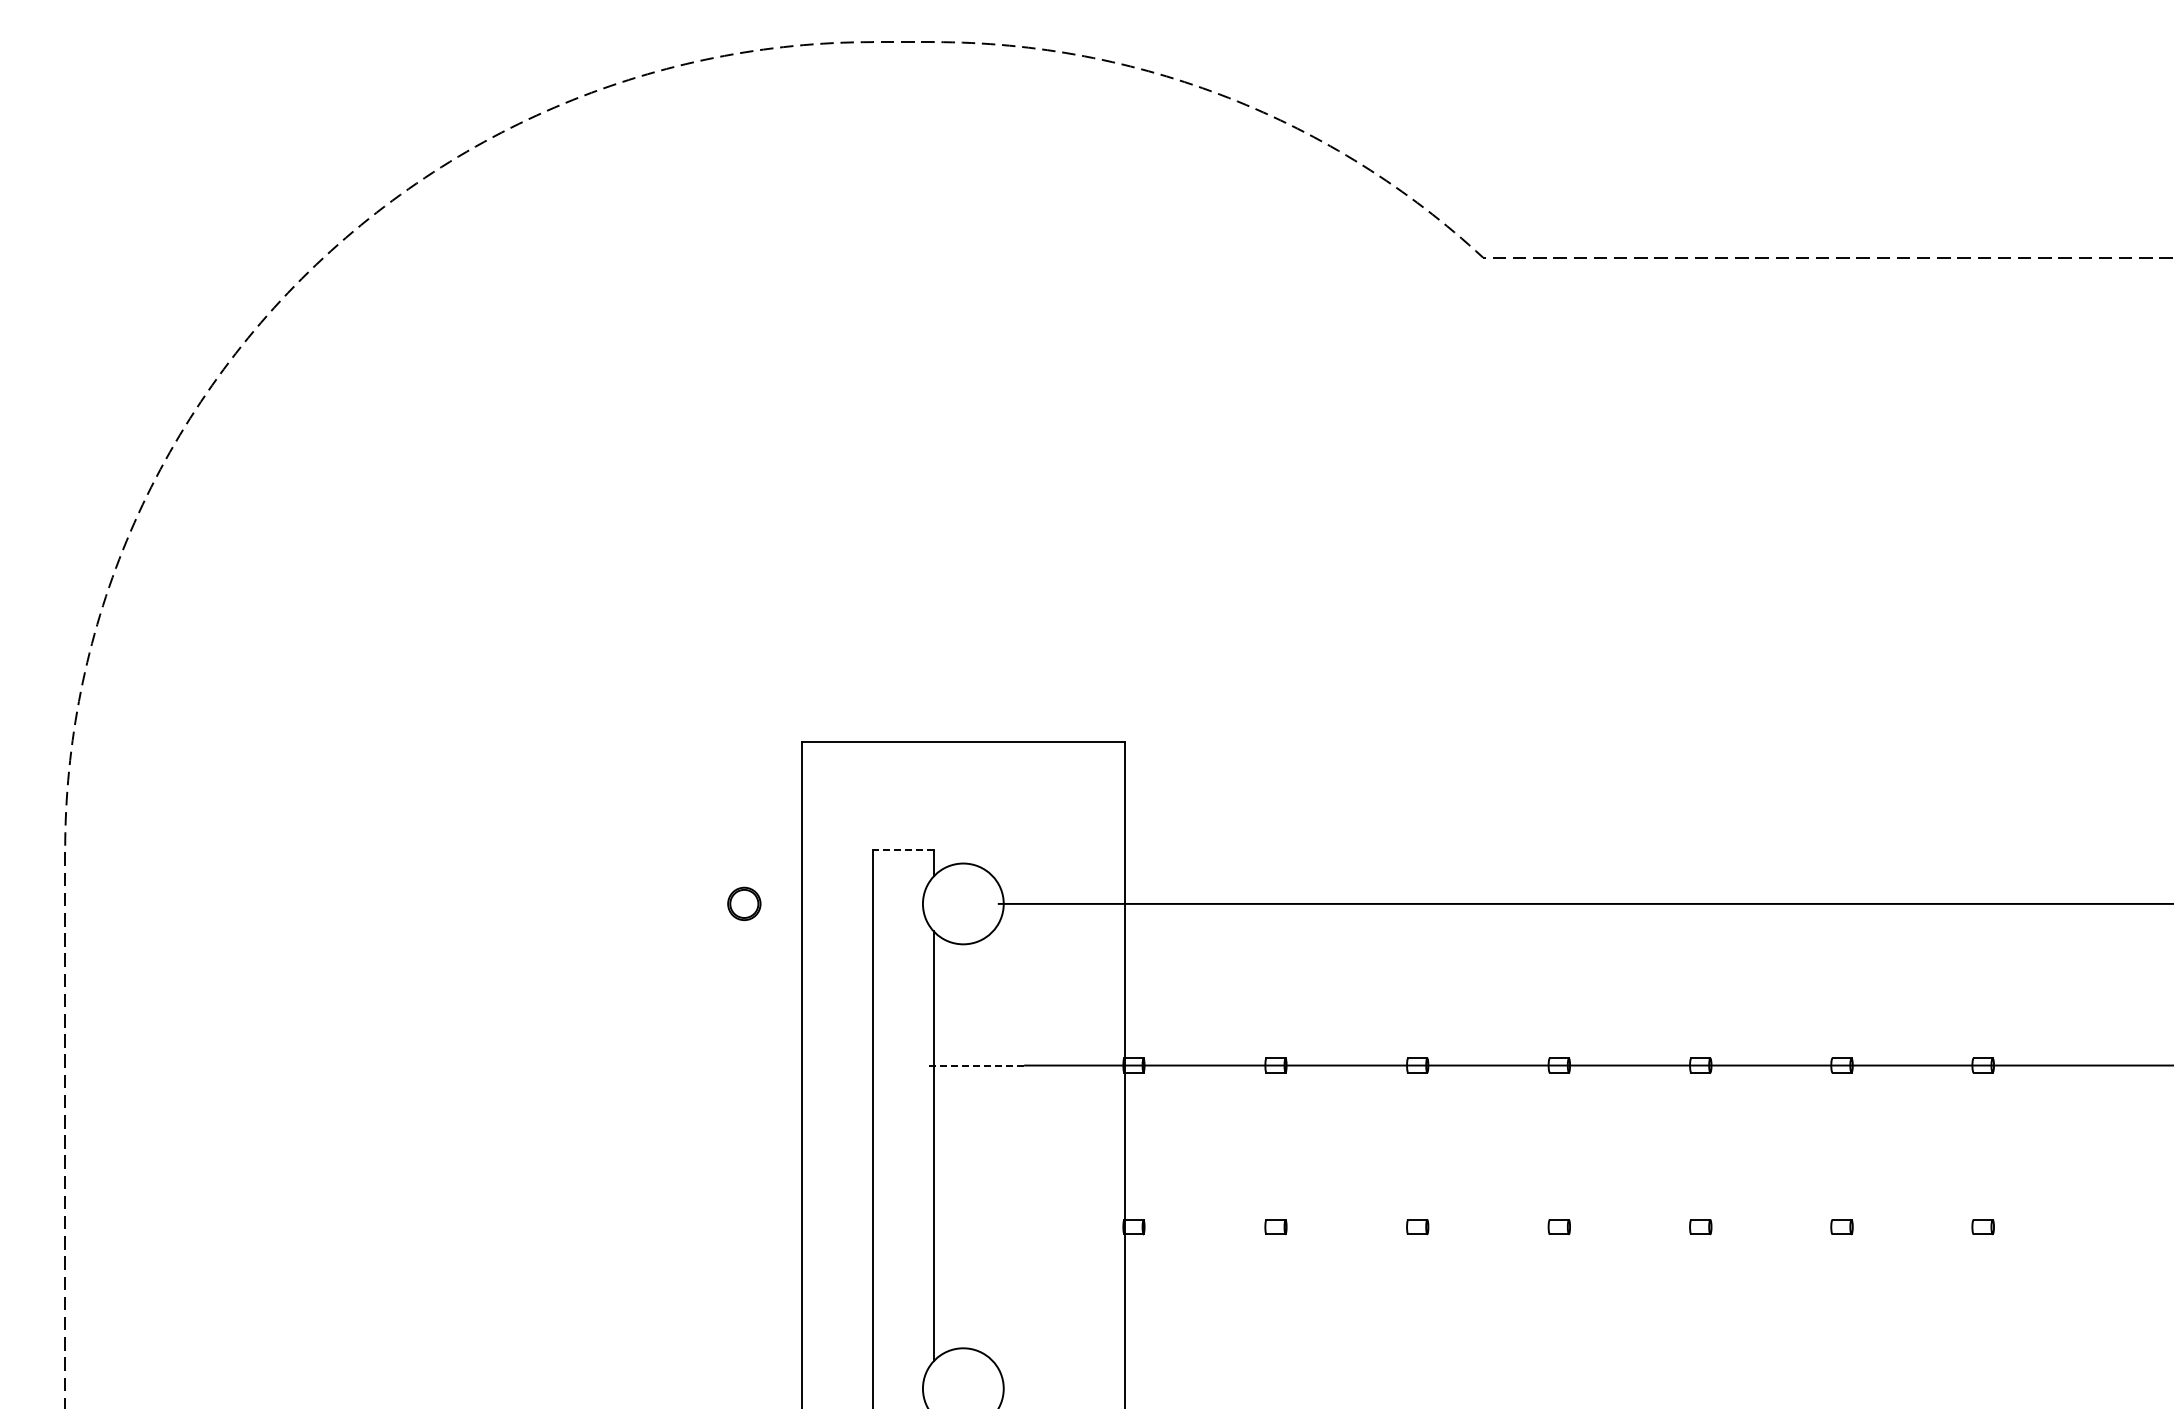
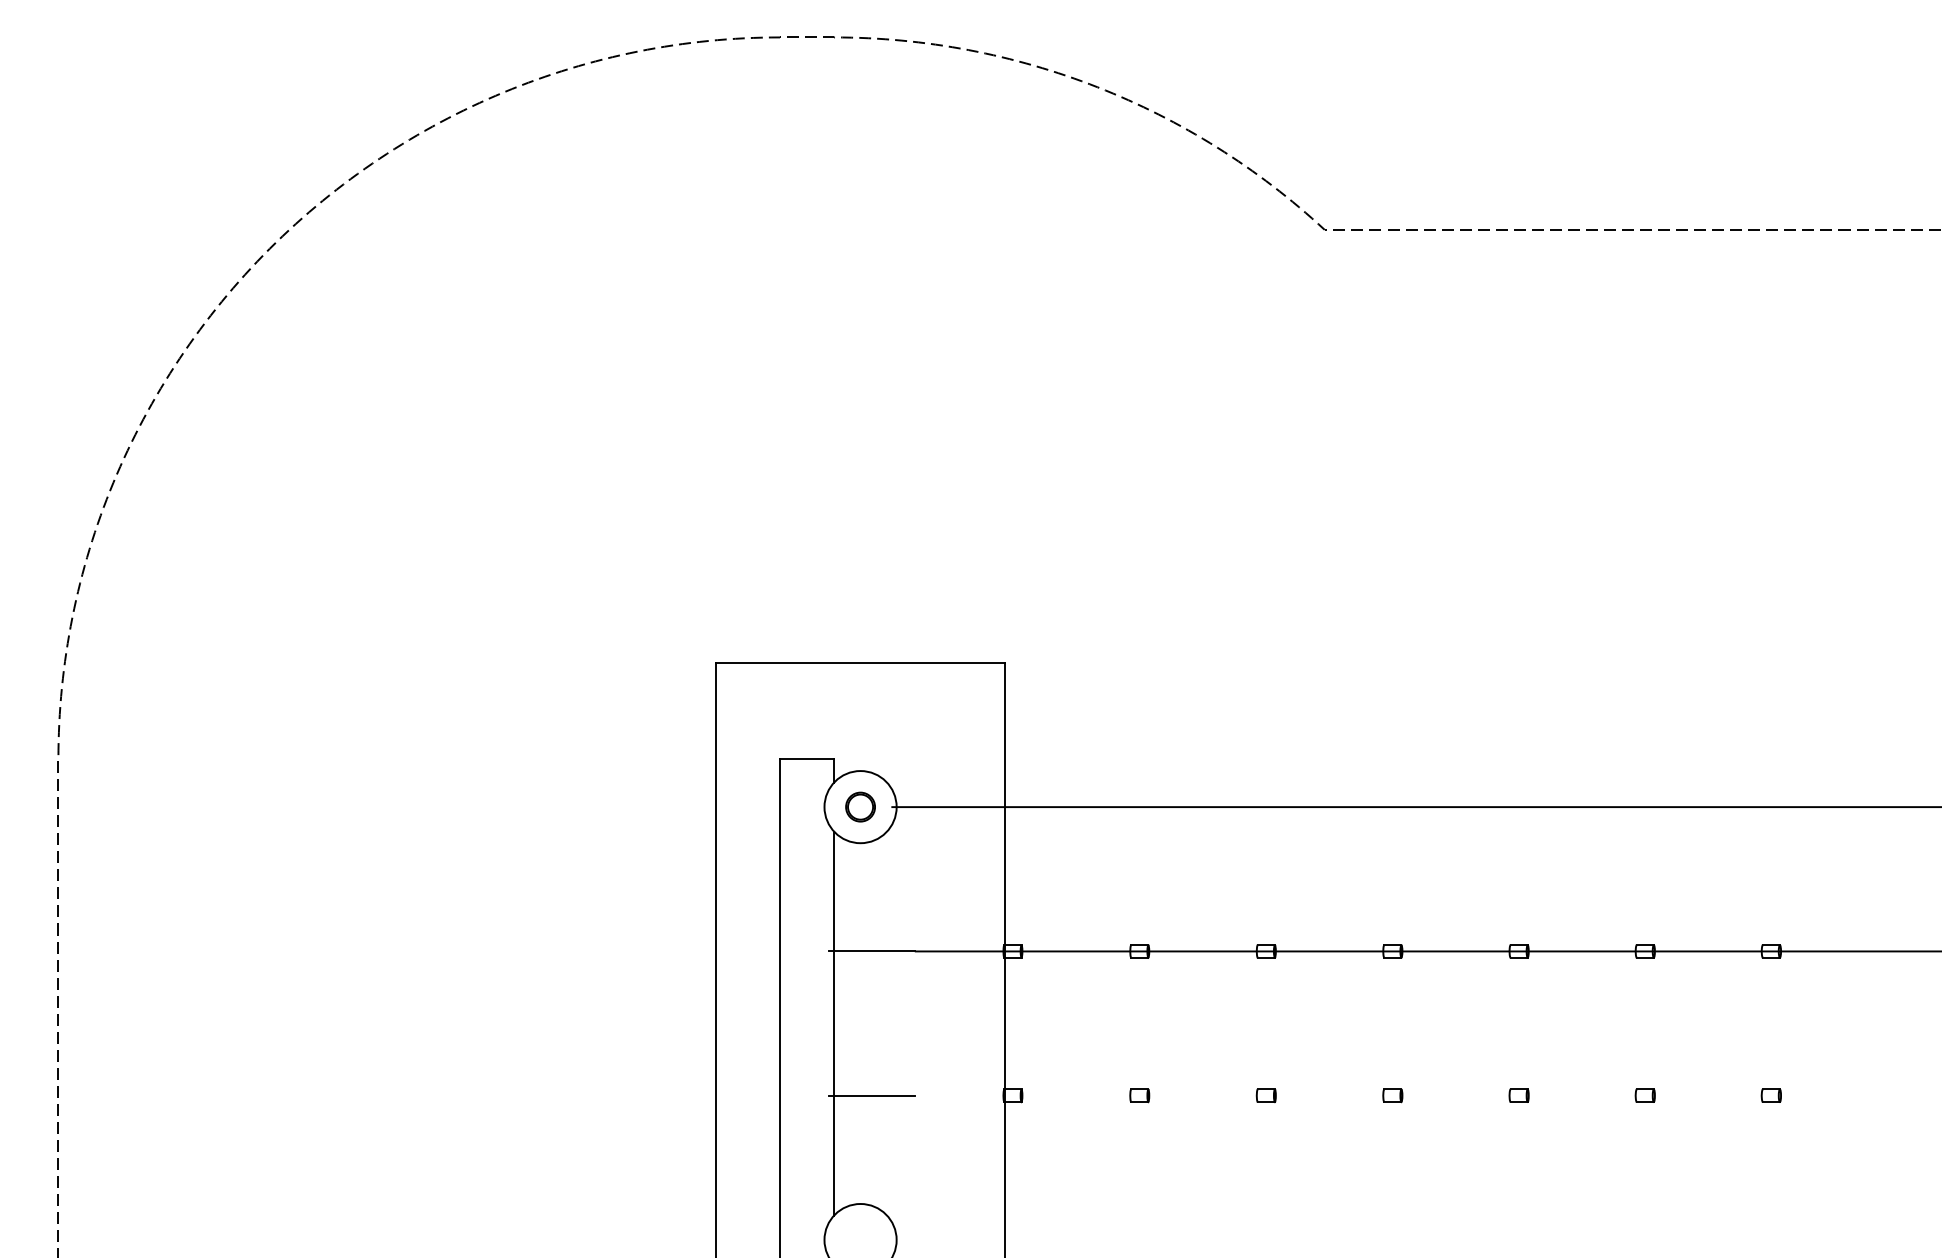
line: (902, 850) -> (806, 759), dashed -> solid
part: (744, 903) -> (860, 806), moved
line: (976, 1065) -> (872, 951), dashed -> solid
line: (976, 1227) -> (872, 1096), added

